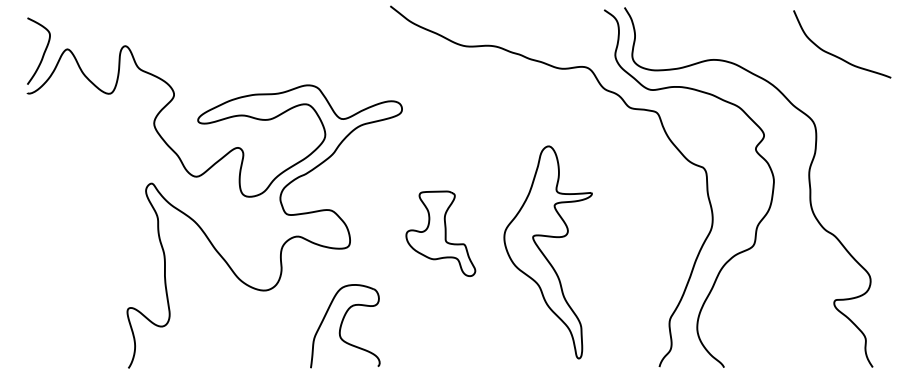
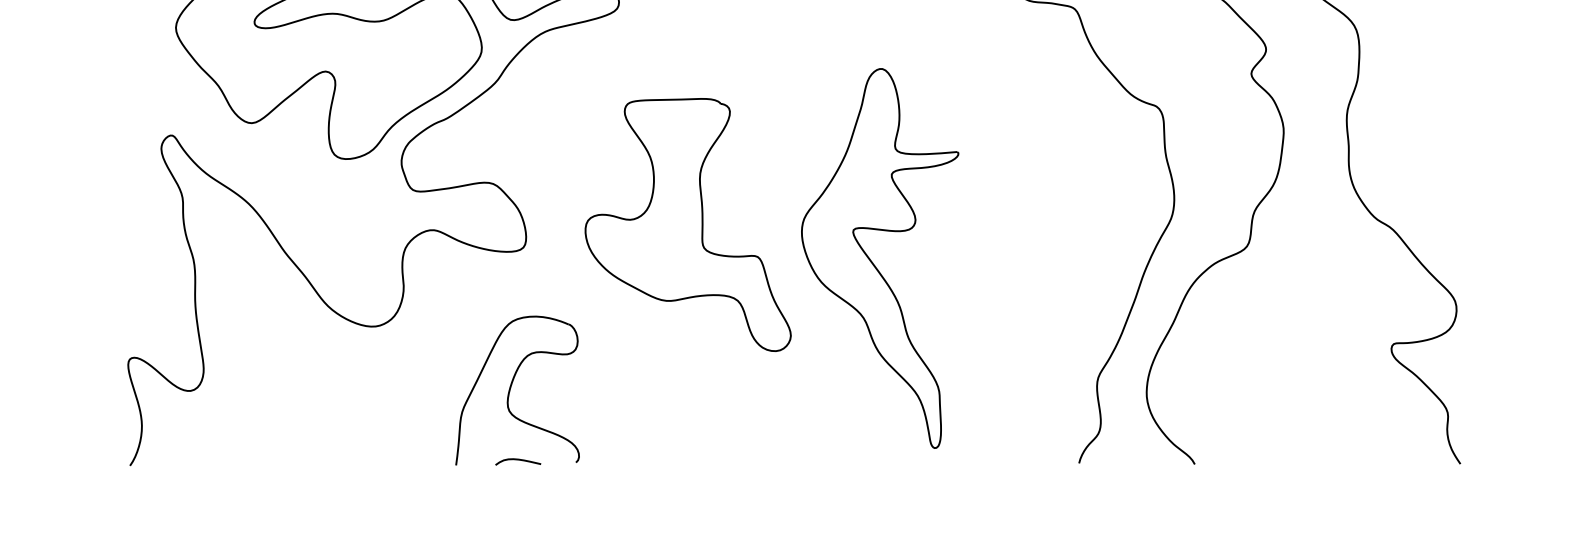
part: (440, 233) -> (687, 224), size x1.67
curve: (345, 365) -> (517, 460), added

